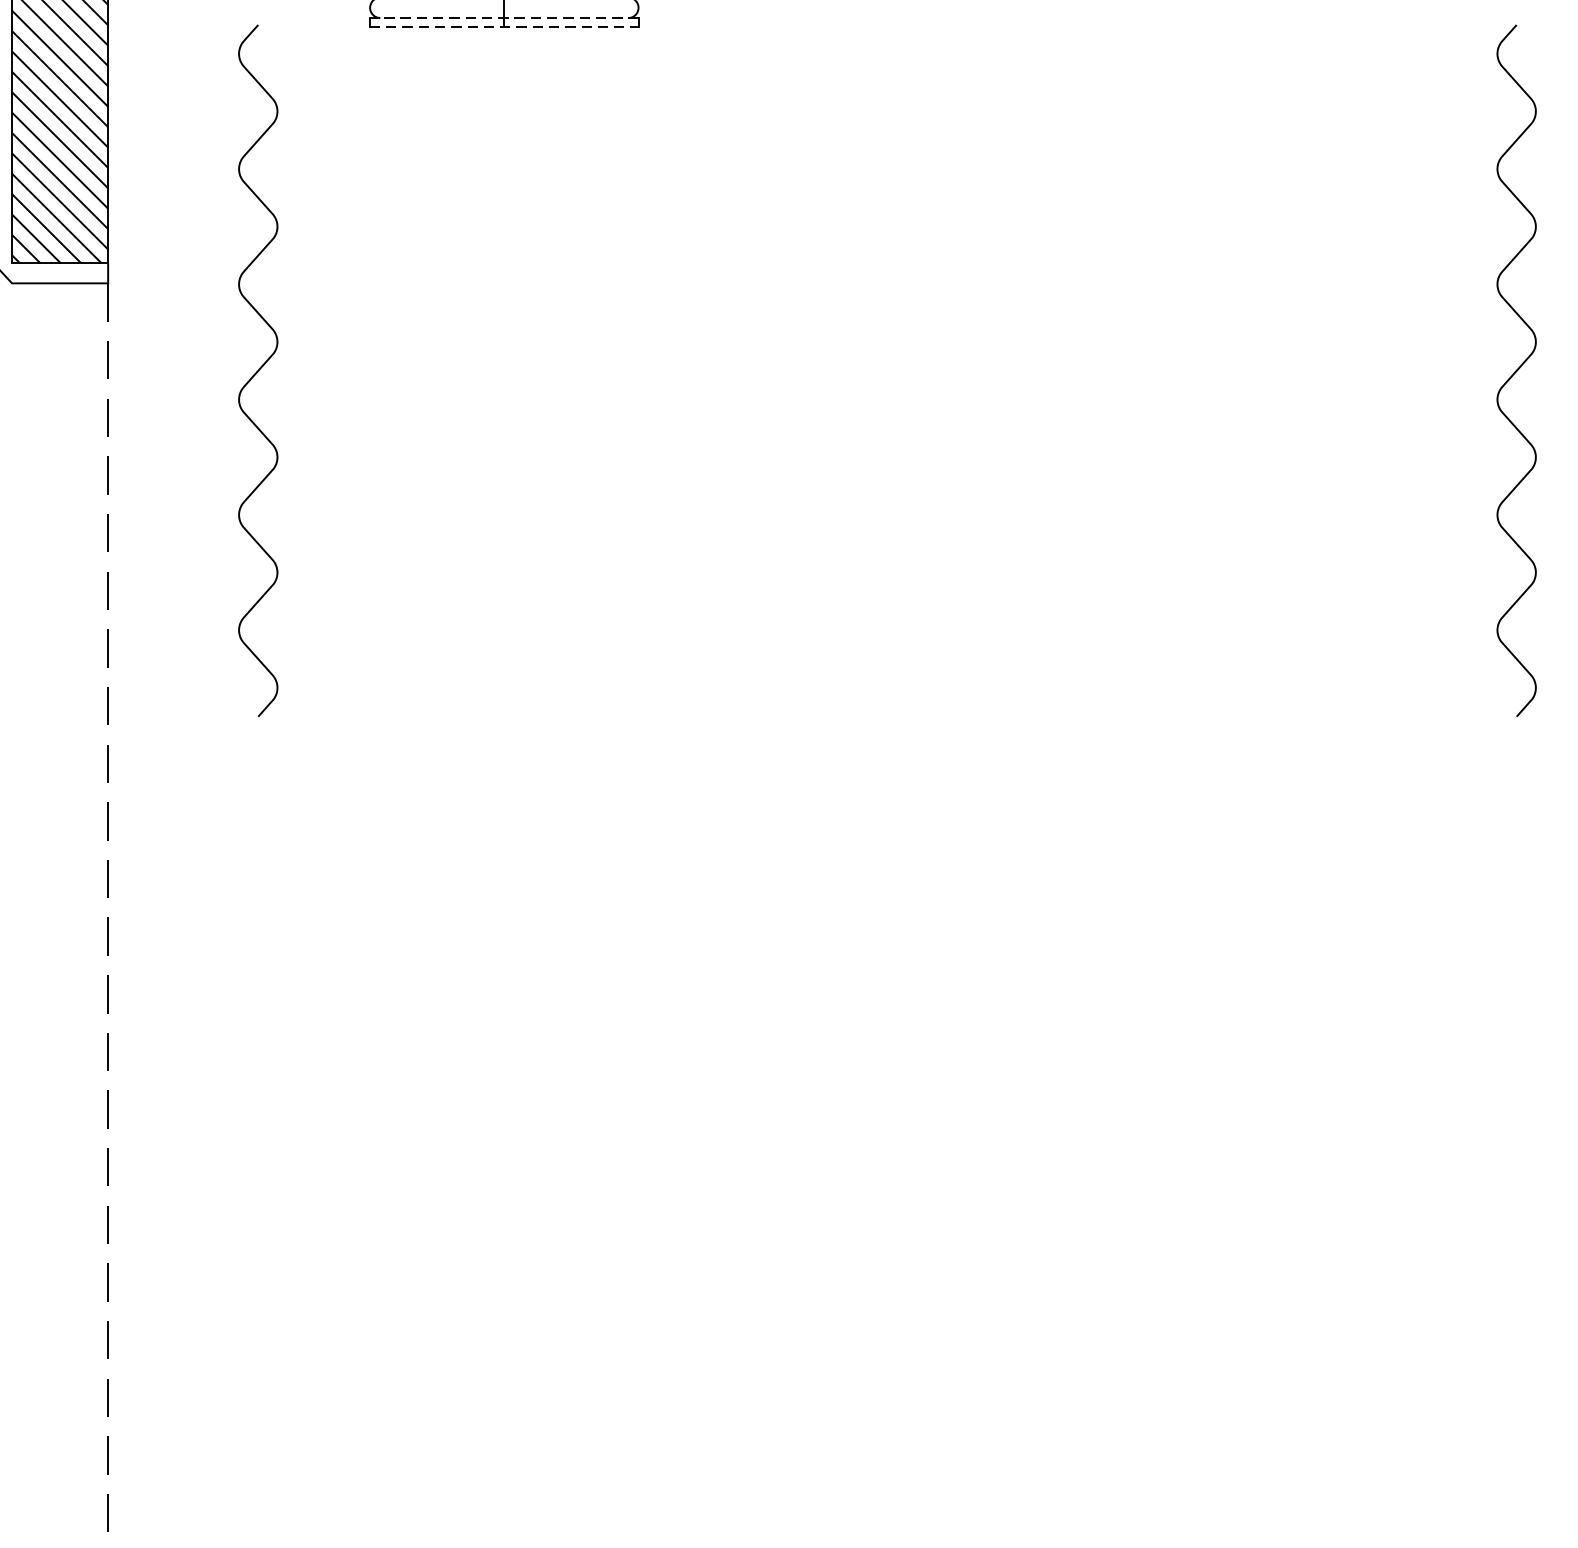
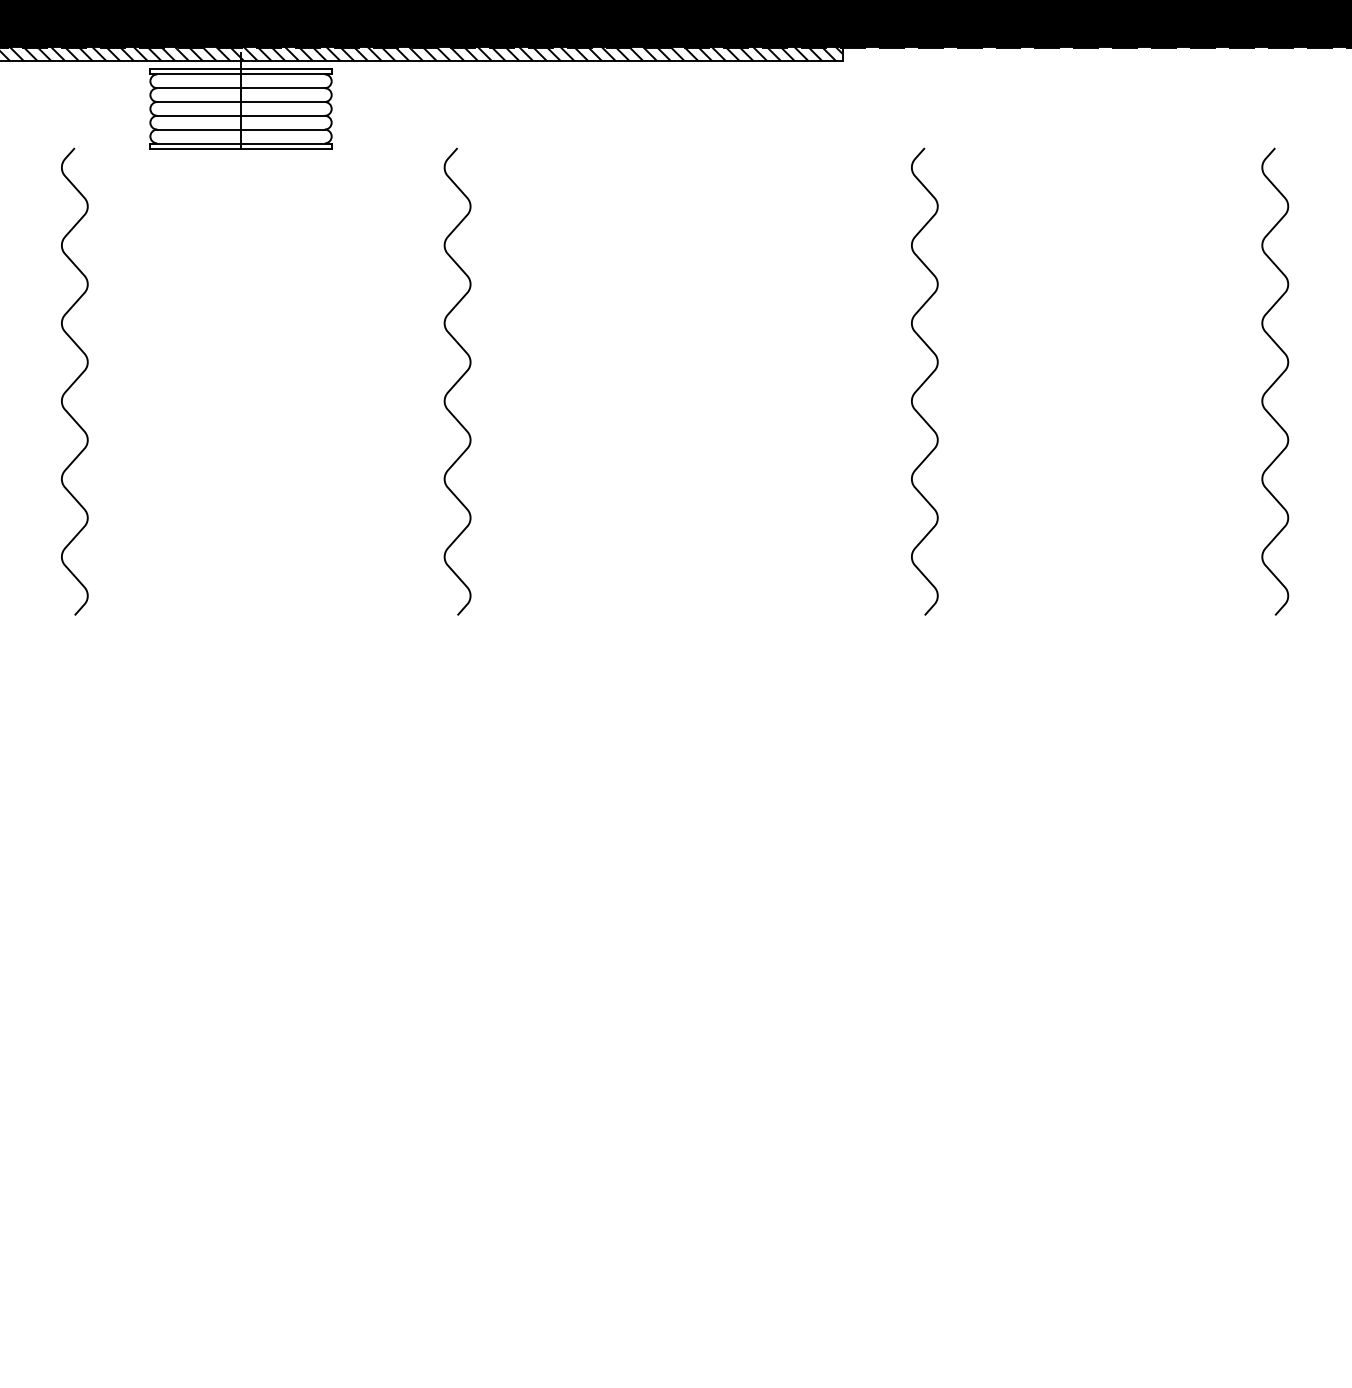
line: (505, 18) -> (241, 143), dashed -> solid
line: (505, 27) -> (241, 149), dashed -> solid
curve: (824, 370) -> (457, 381), added

